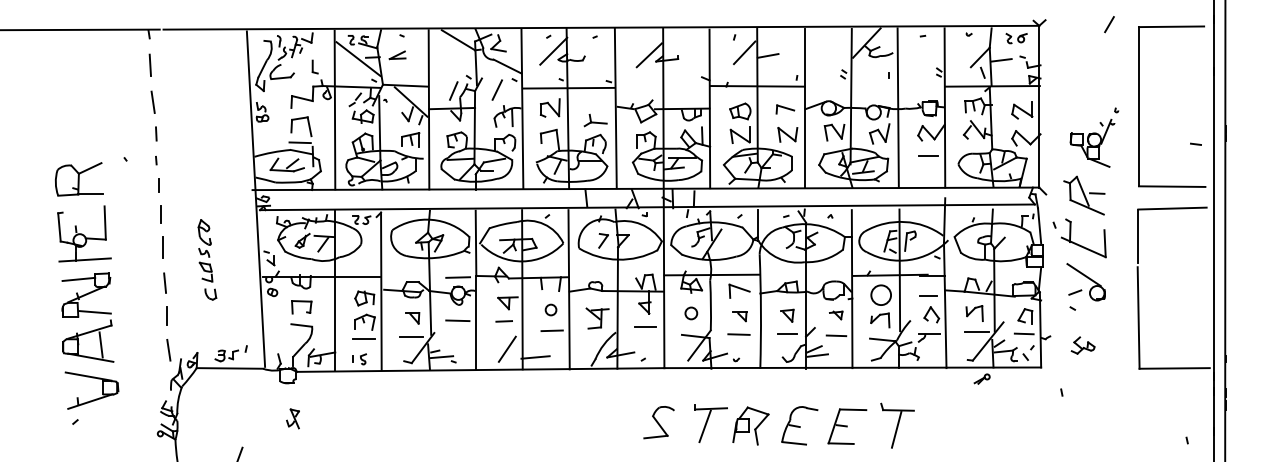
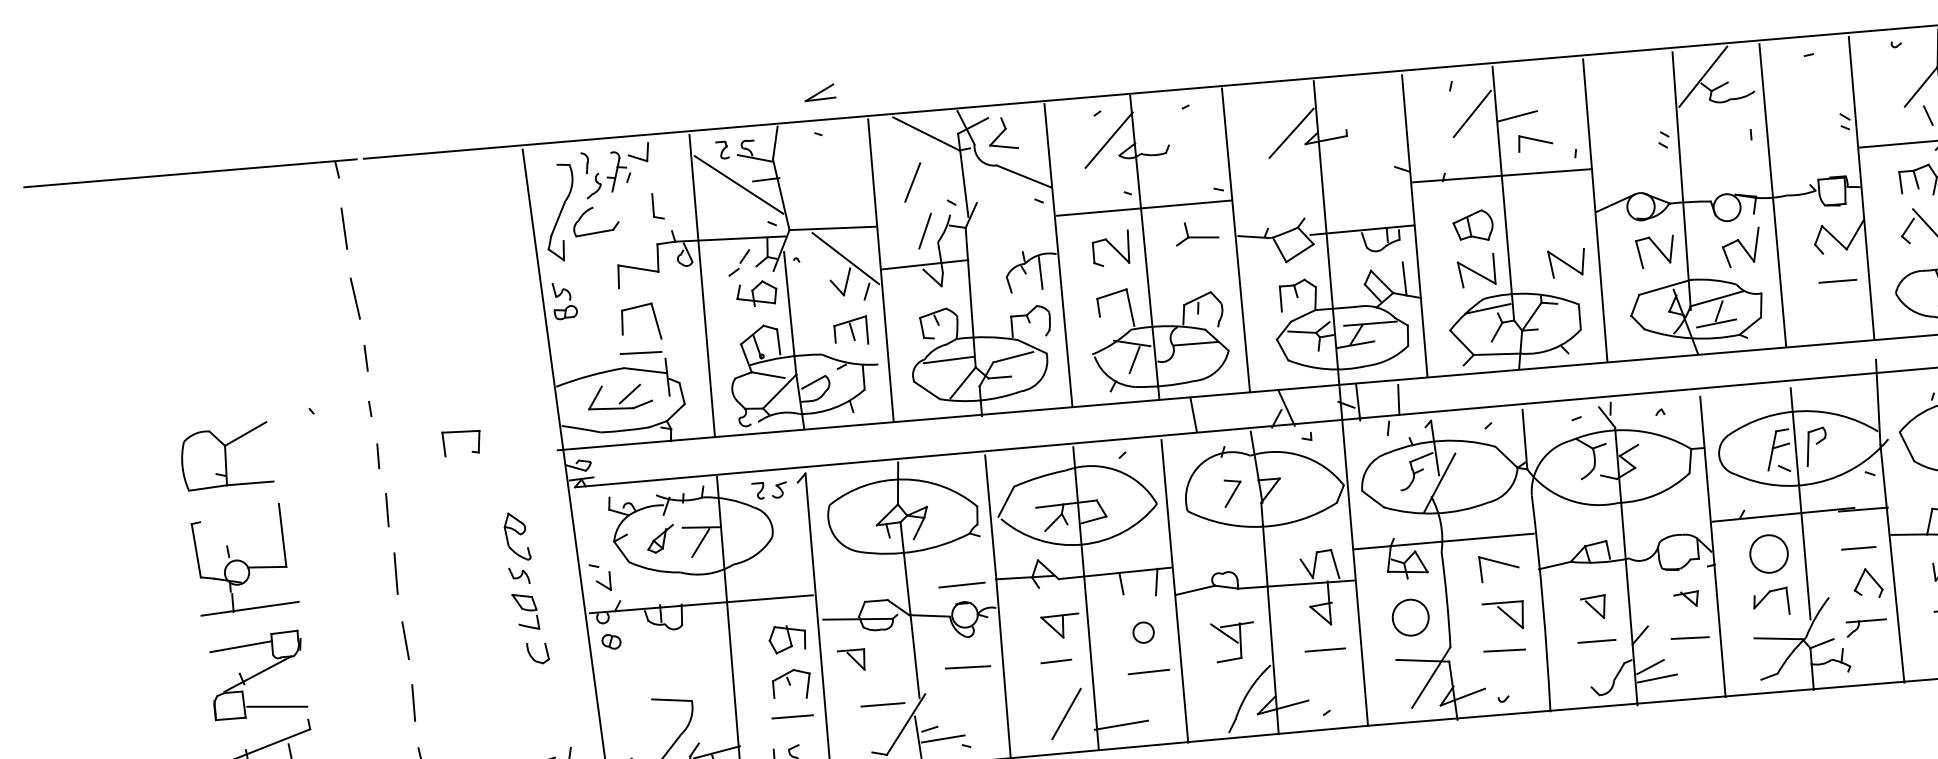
part: (397, 55) -> (819, 93), moved
line: (496, 89) -> (911, 181), moved
part: (785, 109) -> (1535, 142), moved
part: (595, 120) -> (1196, 233), moved
part: (207, 259) -> (526, 587), moved
part: (301, 307) -> (461, 443), moved
circle: (691, 313) -> (1411, 617), size x1.6
part: (739, 316) -> (1502, 616), size x1.6
part: (412, 318) -> (852, 660), moved

